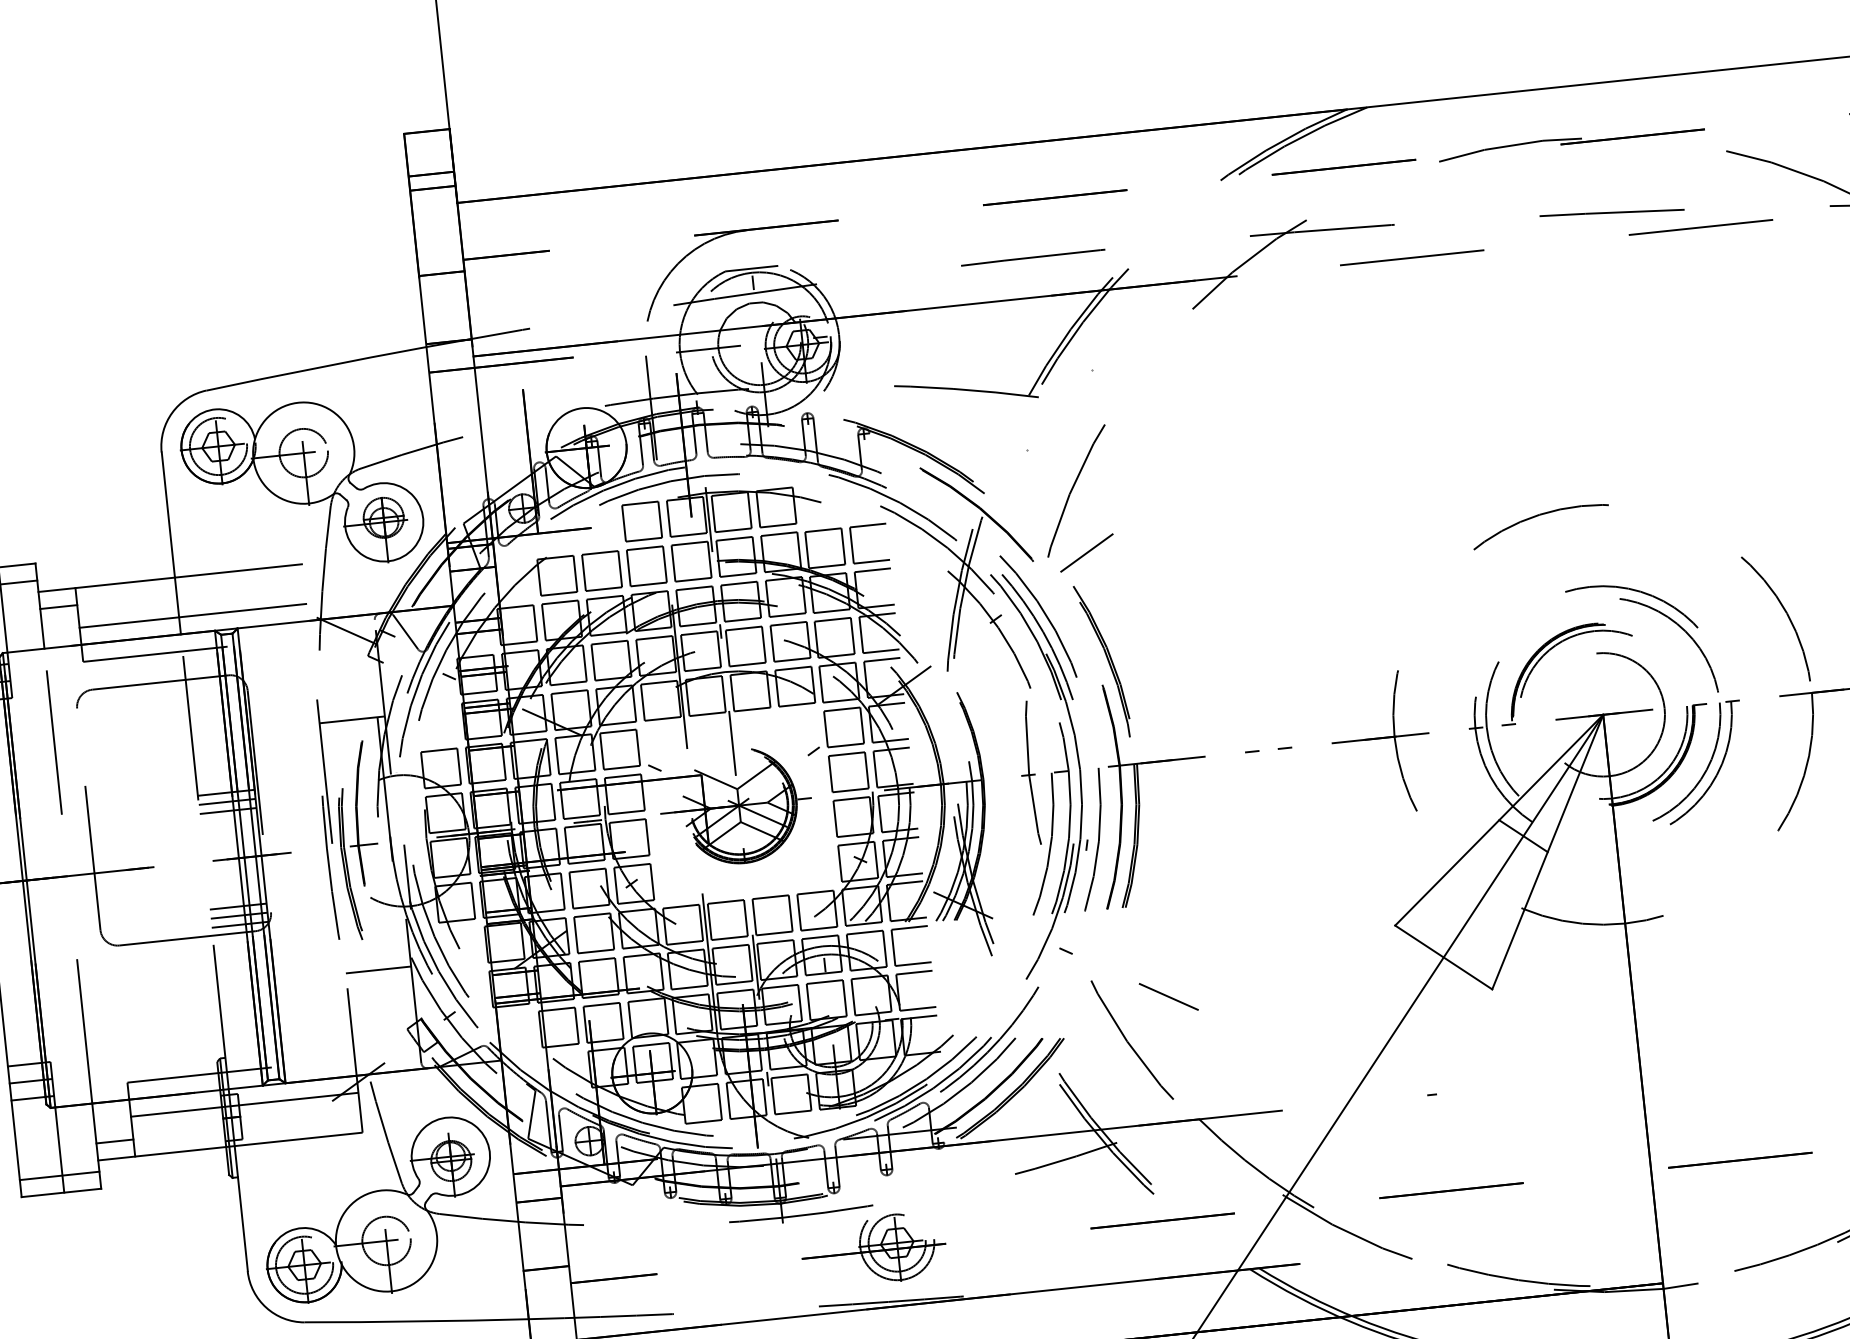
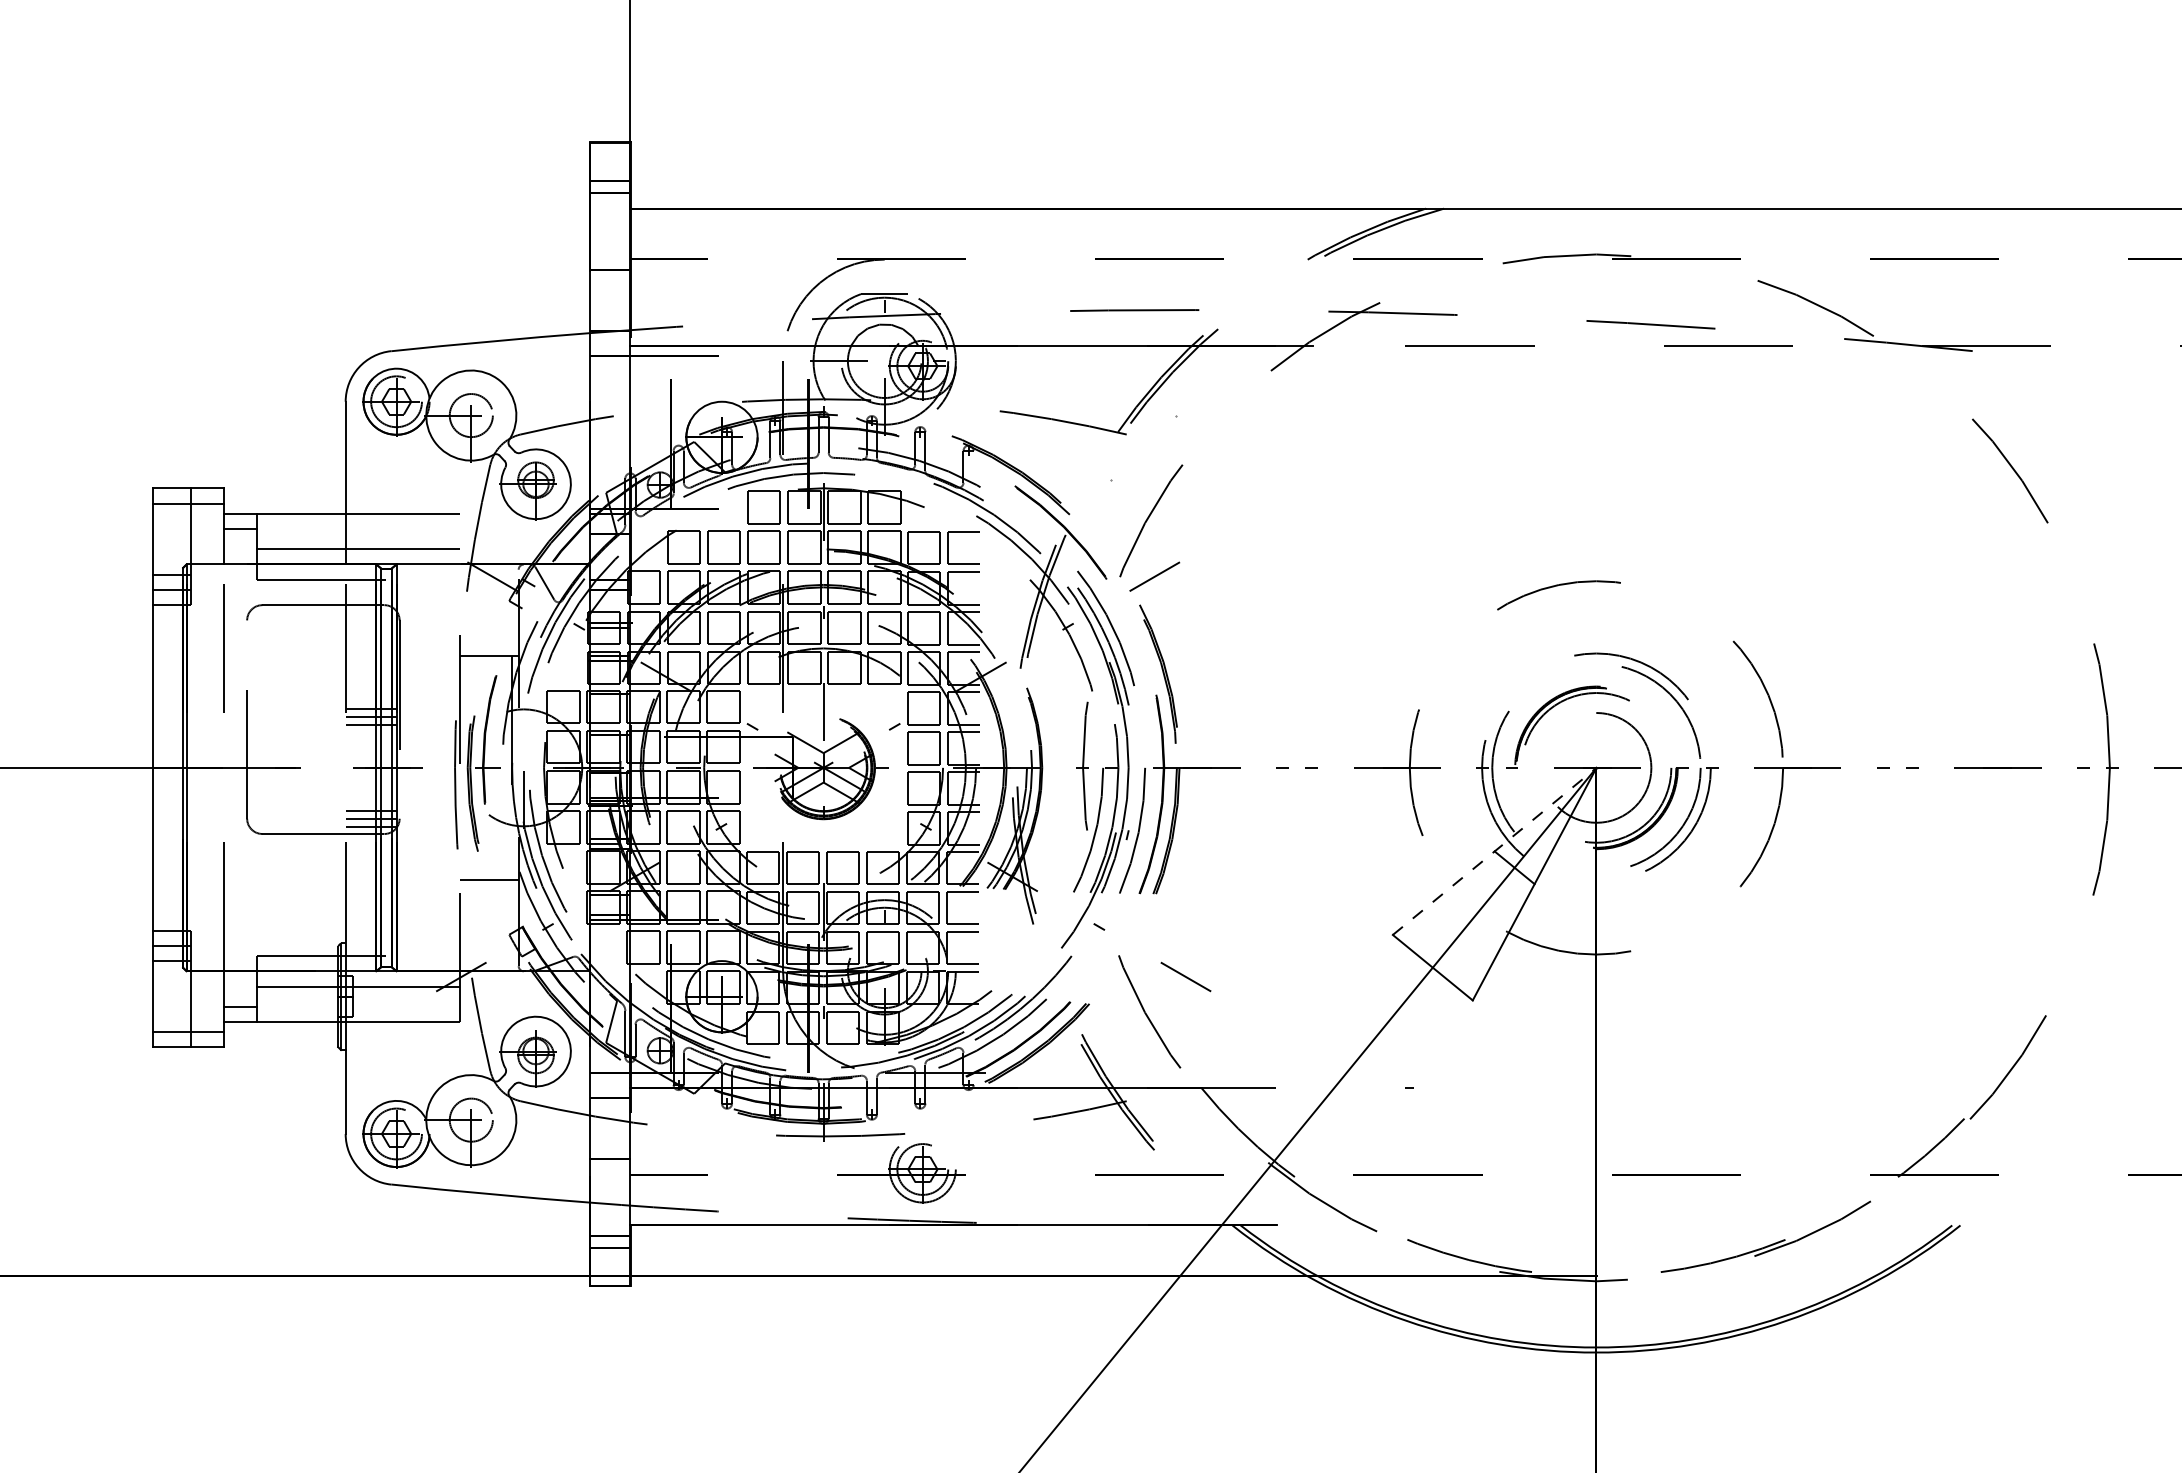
line: (1499, 820) -> (1494, 851), solid -> dashed

